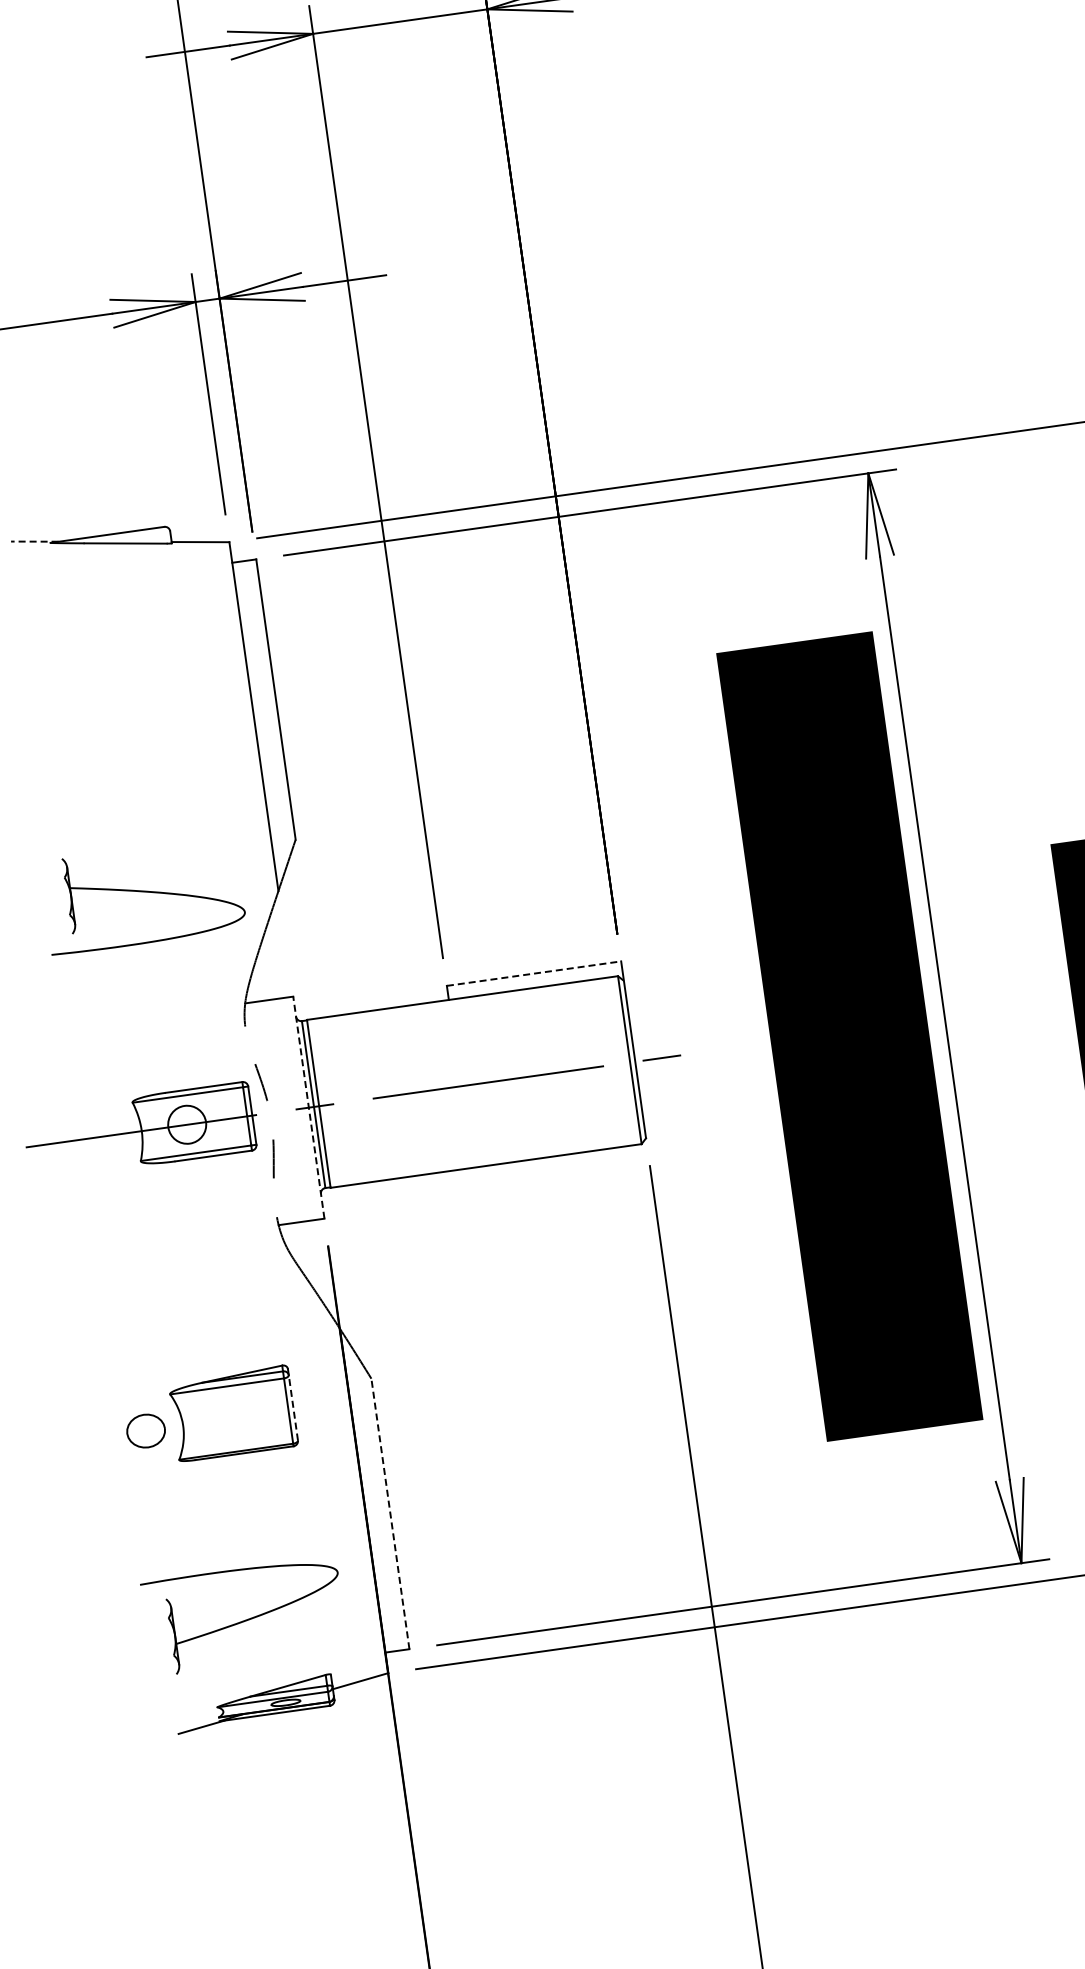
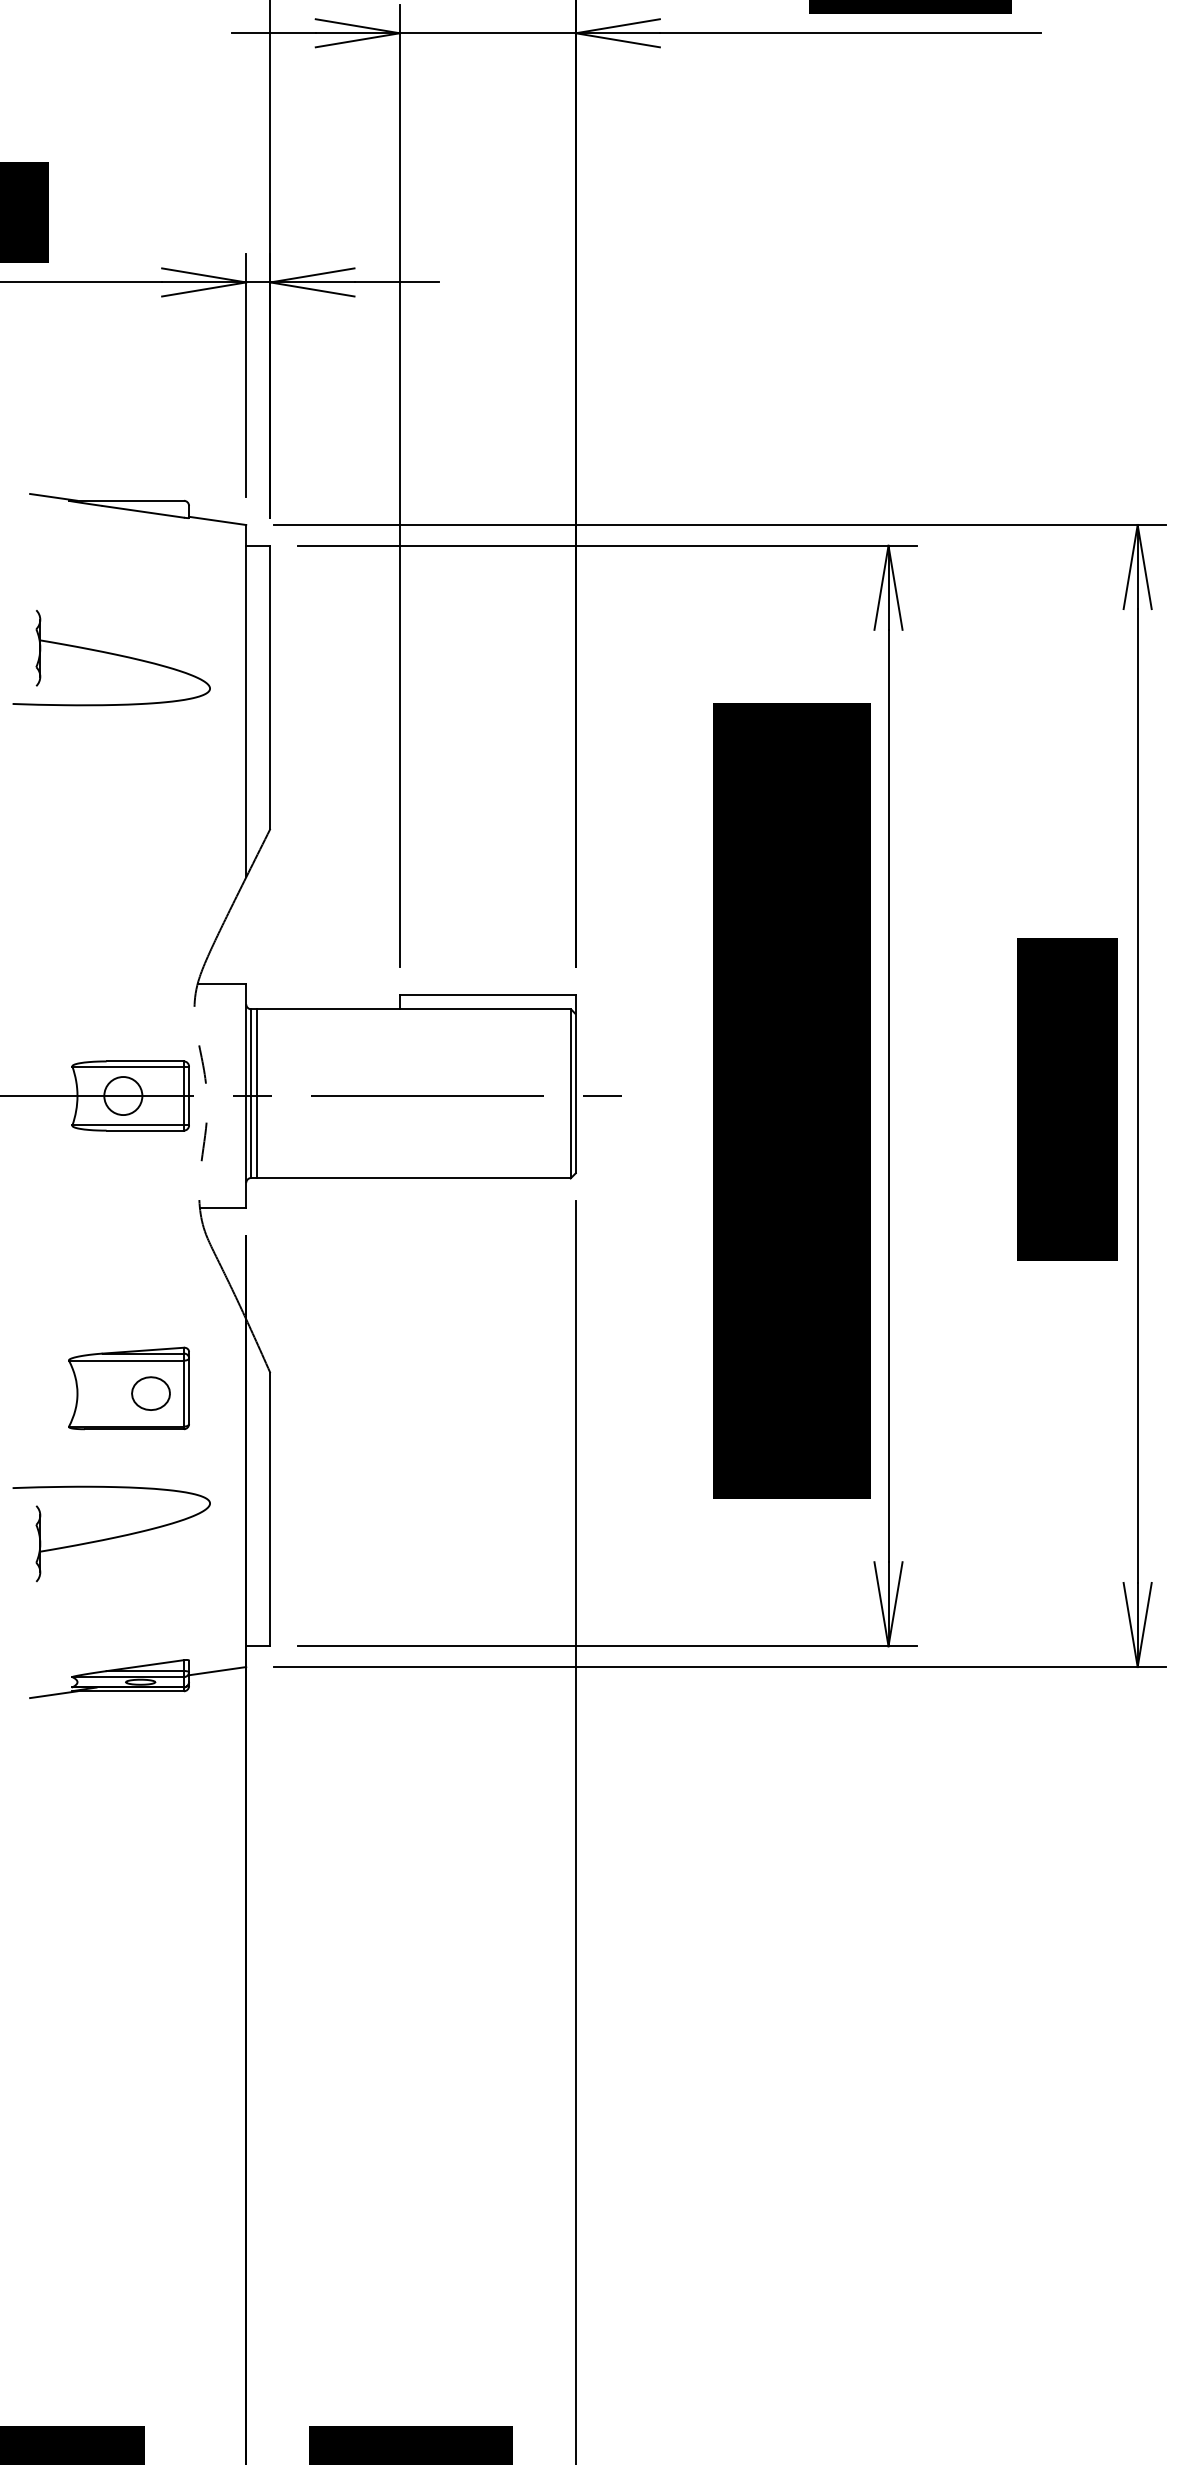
line: (34, 541) -> (53, 497), dashed -> solid
part: (143, 896) -> (111, 658), moved
line: (534, 973) -> (488, 994), dashed -> solid
line: (309, 1107) -> (246, 1095), dashed -> solid
line: (293, 1408) -> (189, 1391), dashed -> solid
part: (145, 1431) -> (150, 1393), moved
line: (390, 1513) -> (270, 1509), dashed -> solid
part: (244, 1616) -> (111, 1533), moved

